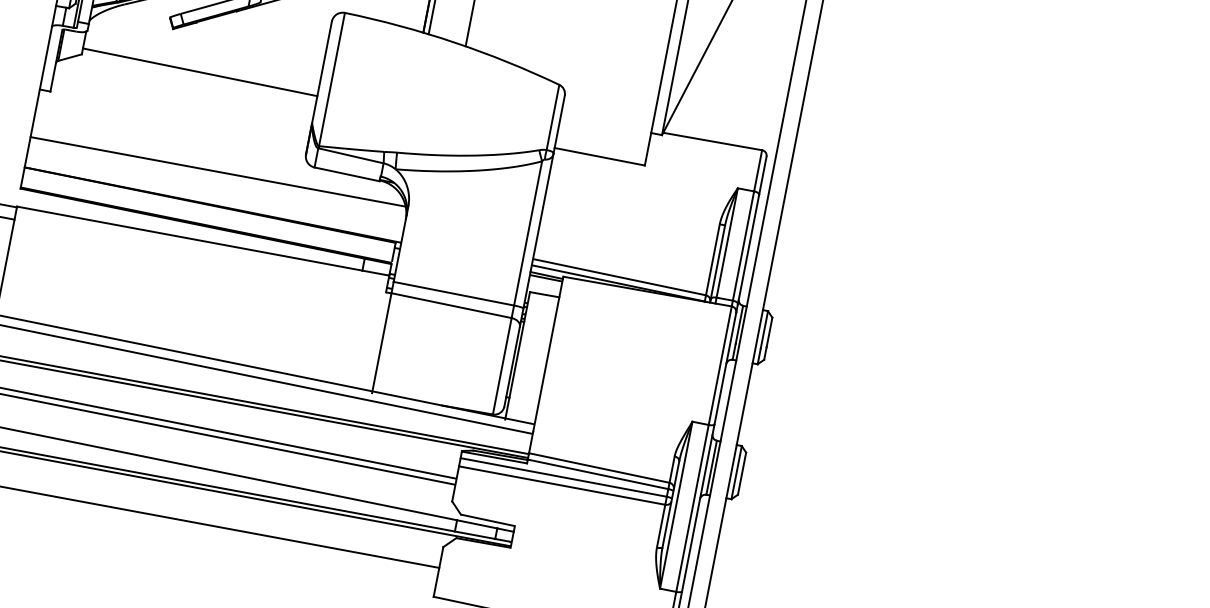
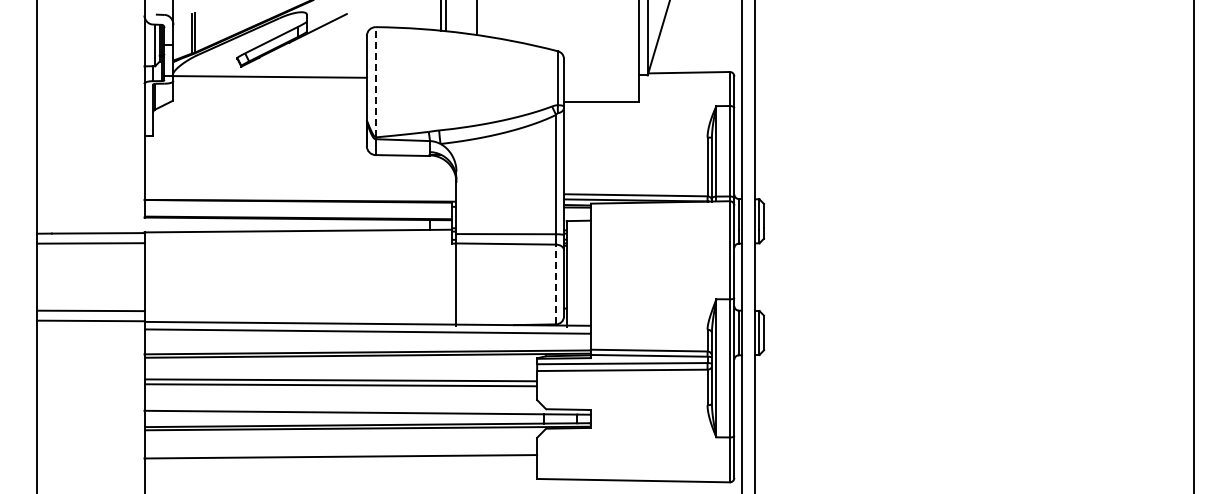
line: (200, 71) -> (269, 76), moved
line: (331, 78) -> (375, 81), solid -> dashed
line: (217, 171) -> (298, 173), removed
line: (502, 366) -> (556, 284), solid -> dashed

